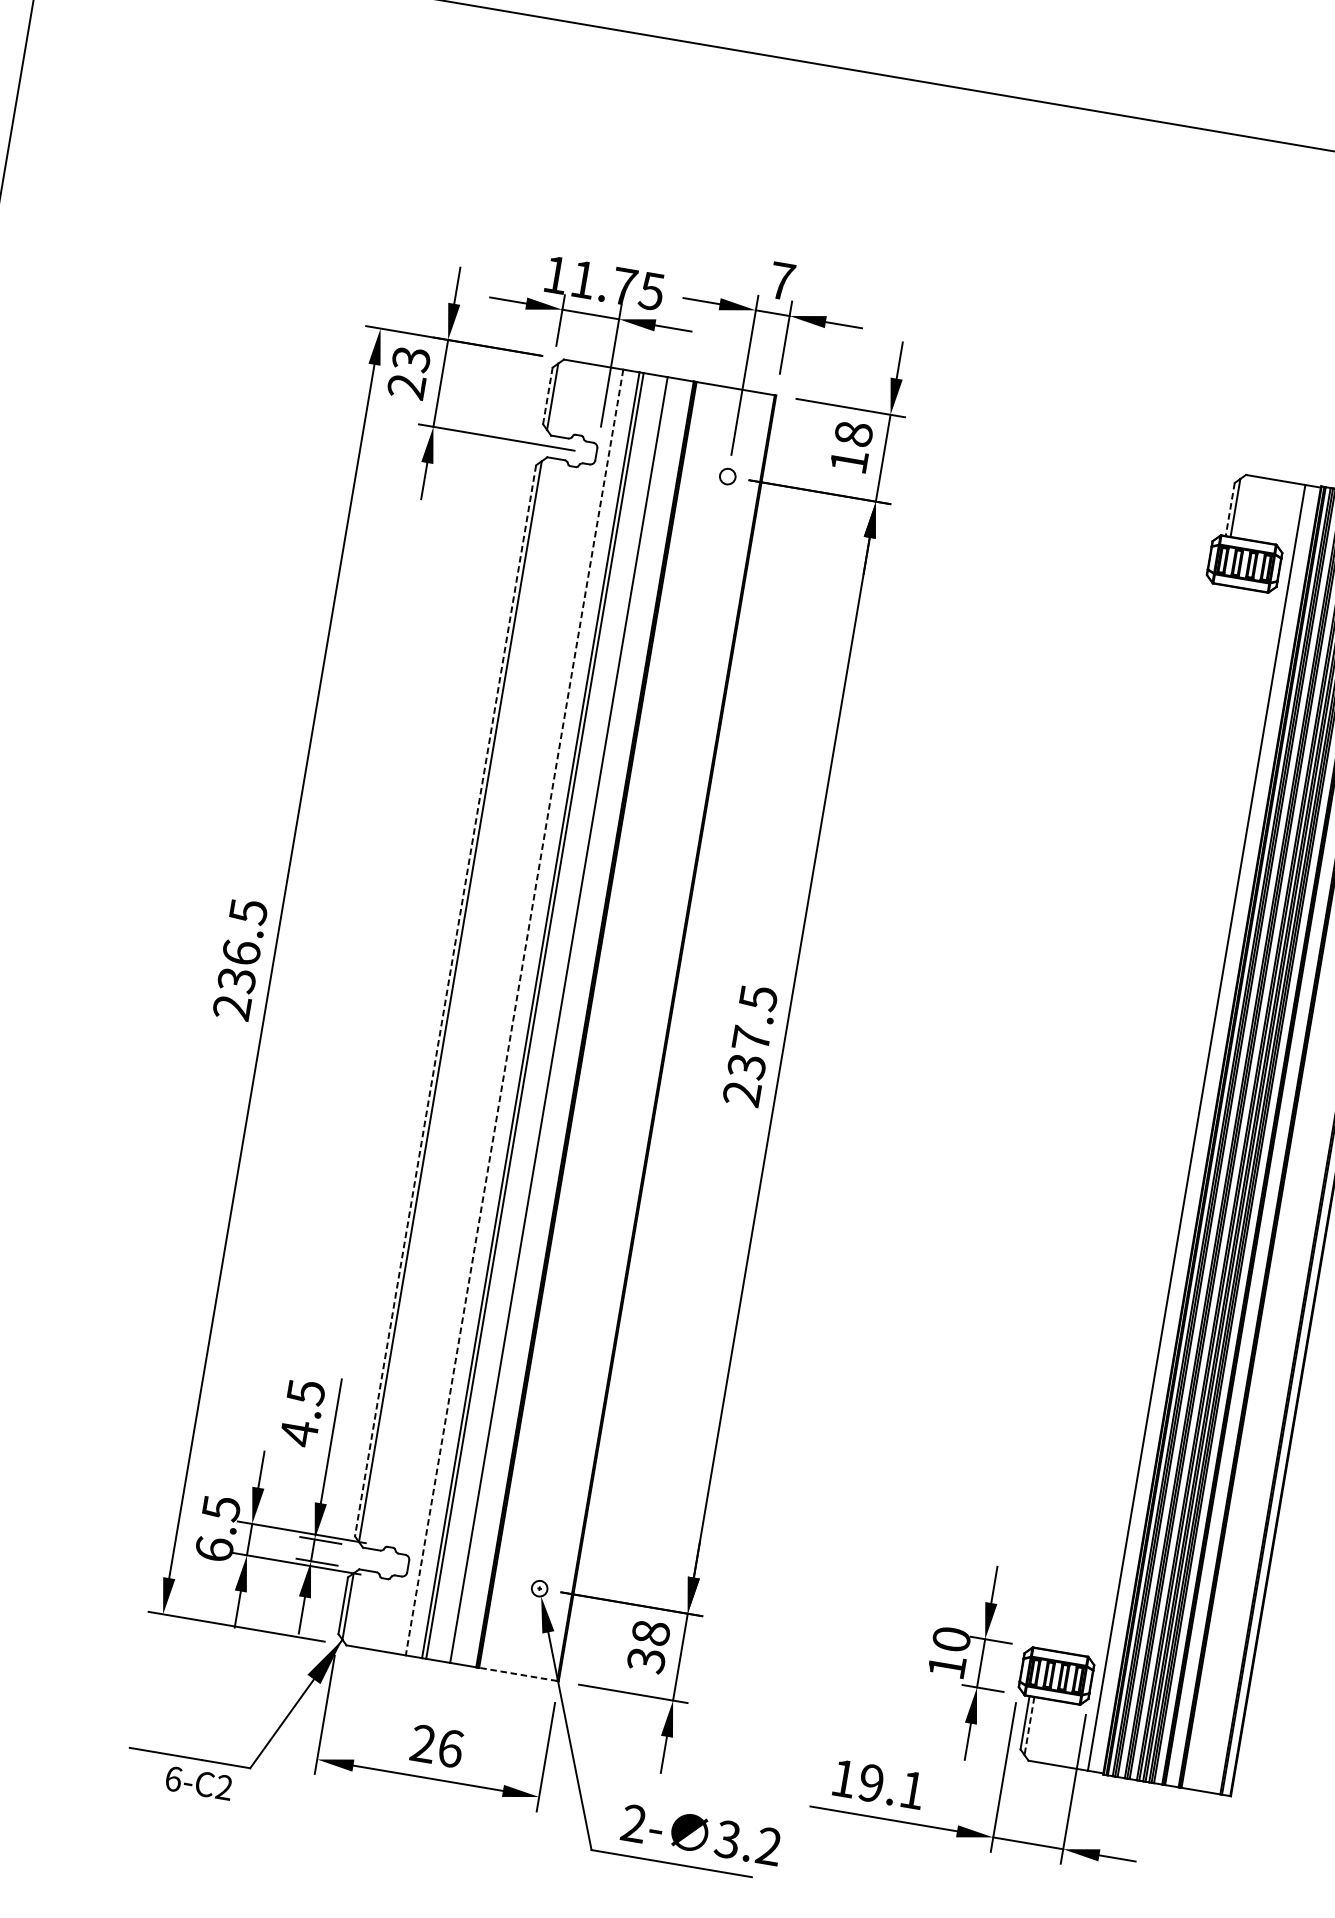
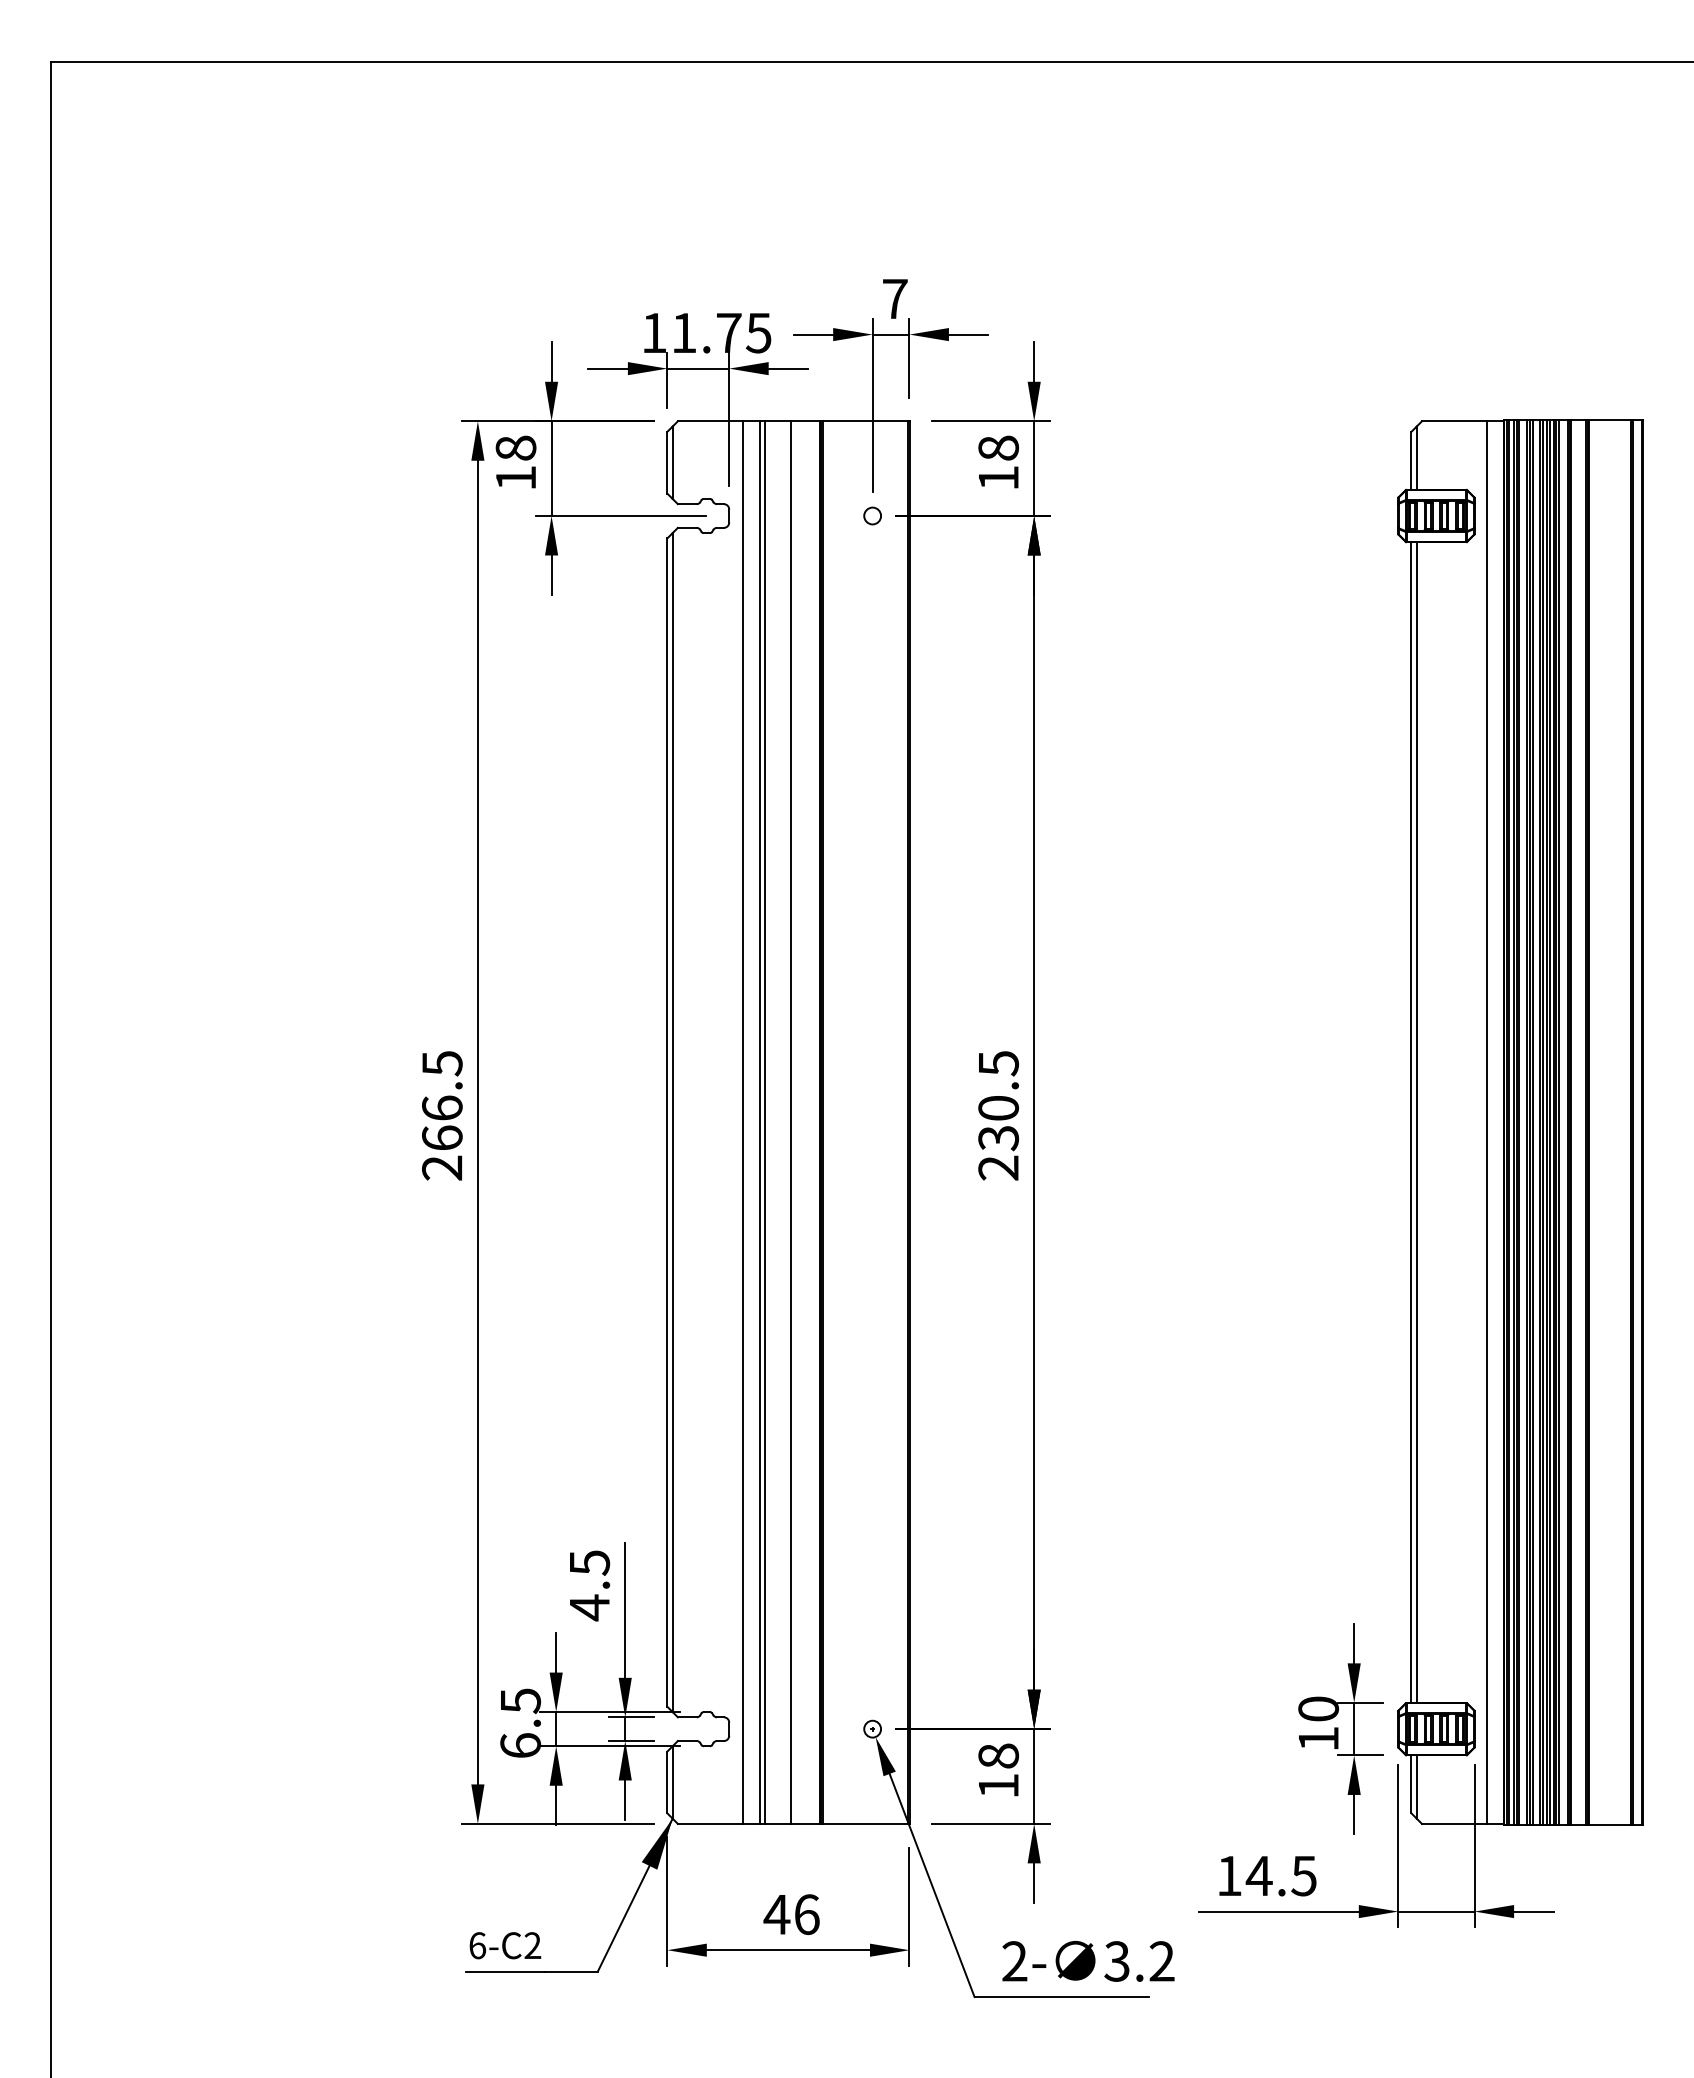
text: (408, 372) -> (515, 462), 23 -> 18
line: (548, 395) -> (667, 462), dashed -> solid
line: (1230, 509) -> (1411, 460), dashed -> solid
text: (236, 980) -> (442, 1138), 236.5 -> 266.5
line: (445, 1001) -> (667, 1123), dashed -> solid
line: (514, 1013) -> (742, 1123), dashed -> solid
text: (751, 1038) -> (998, 1107), 237.5 -> 230.5
line: (1127, 1116) -> (1411, 1122), added
line: (1132, 1116) -> (1416, 1122), added
text: (646, 1660) -> (998, 1786), 38 -> 18
line: (518, 1674) -> (865, 1823), dashed -> solid
line: (1029, 1726) -> (1416, 1787), dashed -> solid
text: (422, 1743) -> (776, 1914), 26 -> 46
text: (199, 1783) -> (505, 1945), moved
text: (890, 1786) -> (1280, 1875), 19.1 -> 14.5

